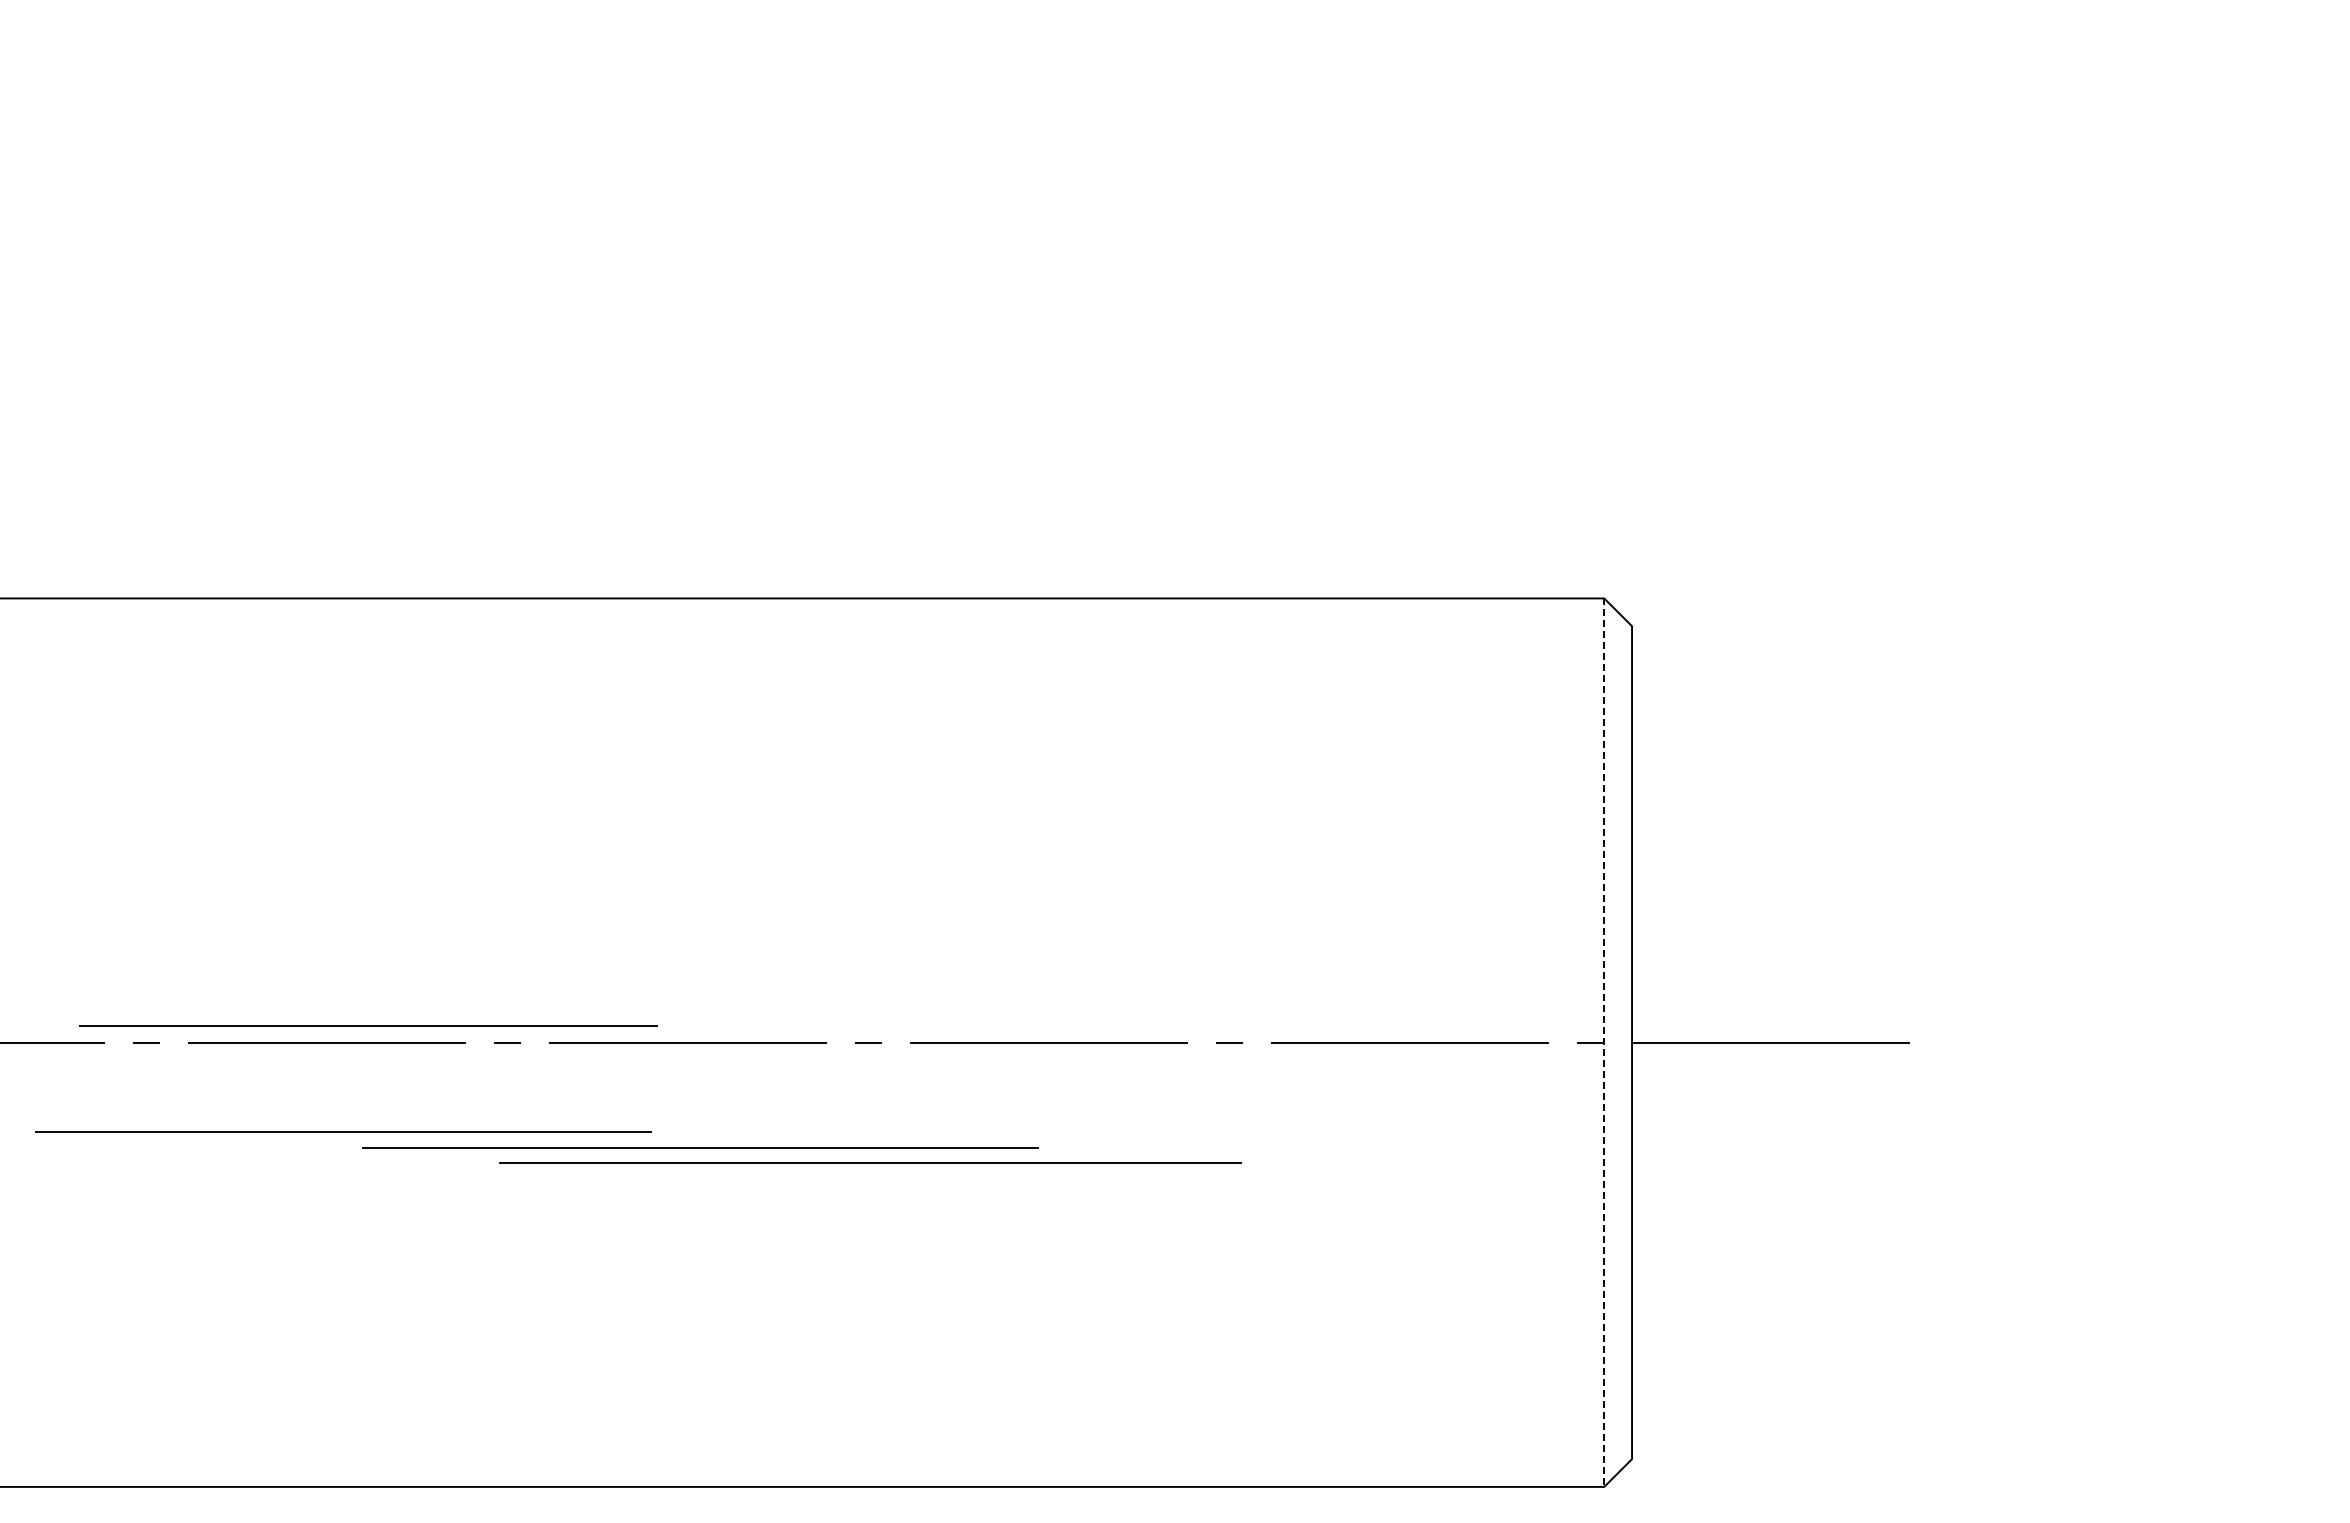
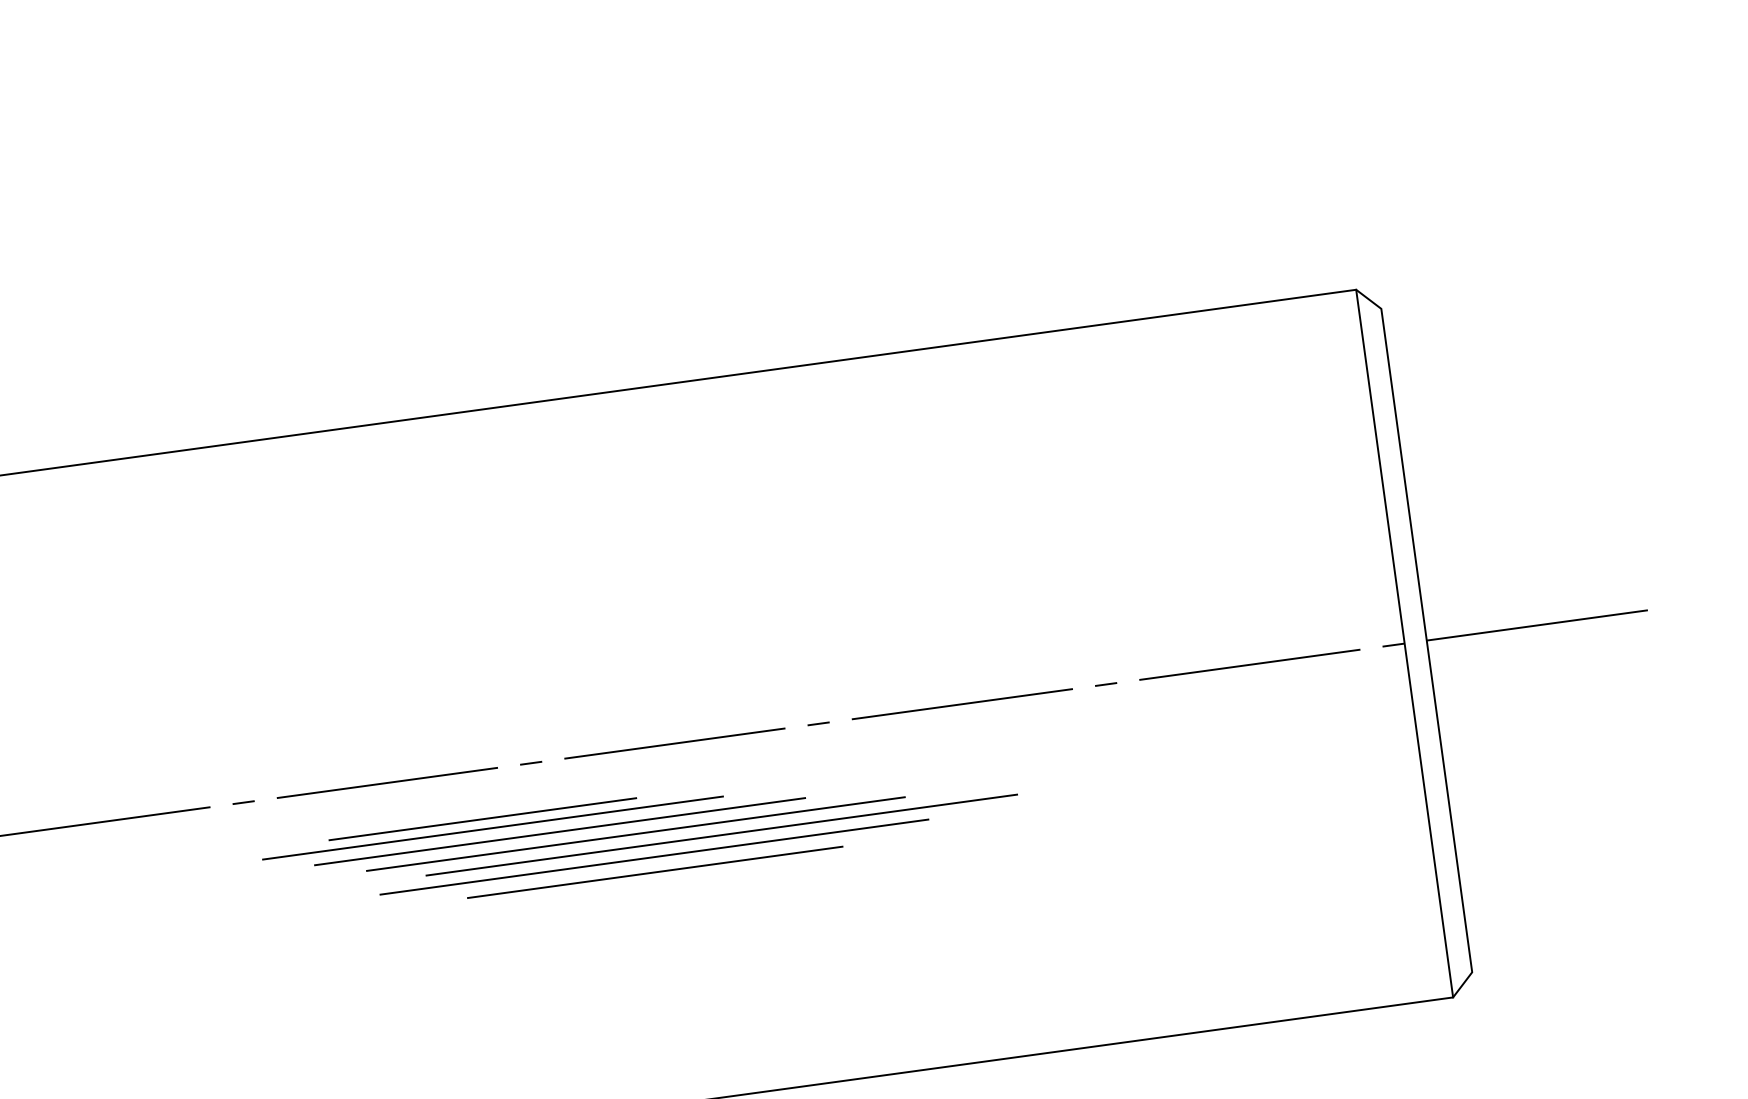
line: (368, 1025) -> (492, 827), moved
line: (1604, 1043) -> (1404, 644), dashed -> solid
line: (438, 1103) -> (482, 819), added
line: (343, 1131) -> (559, 831), moved
line: (700, 1147) -> (635, 833), moved
line: (870, 1162) -> (721, 834), moved
line: (643, 1179) -> (654, 857), added
line: (641, 1197) -> (654, 871), added

